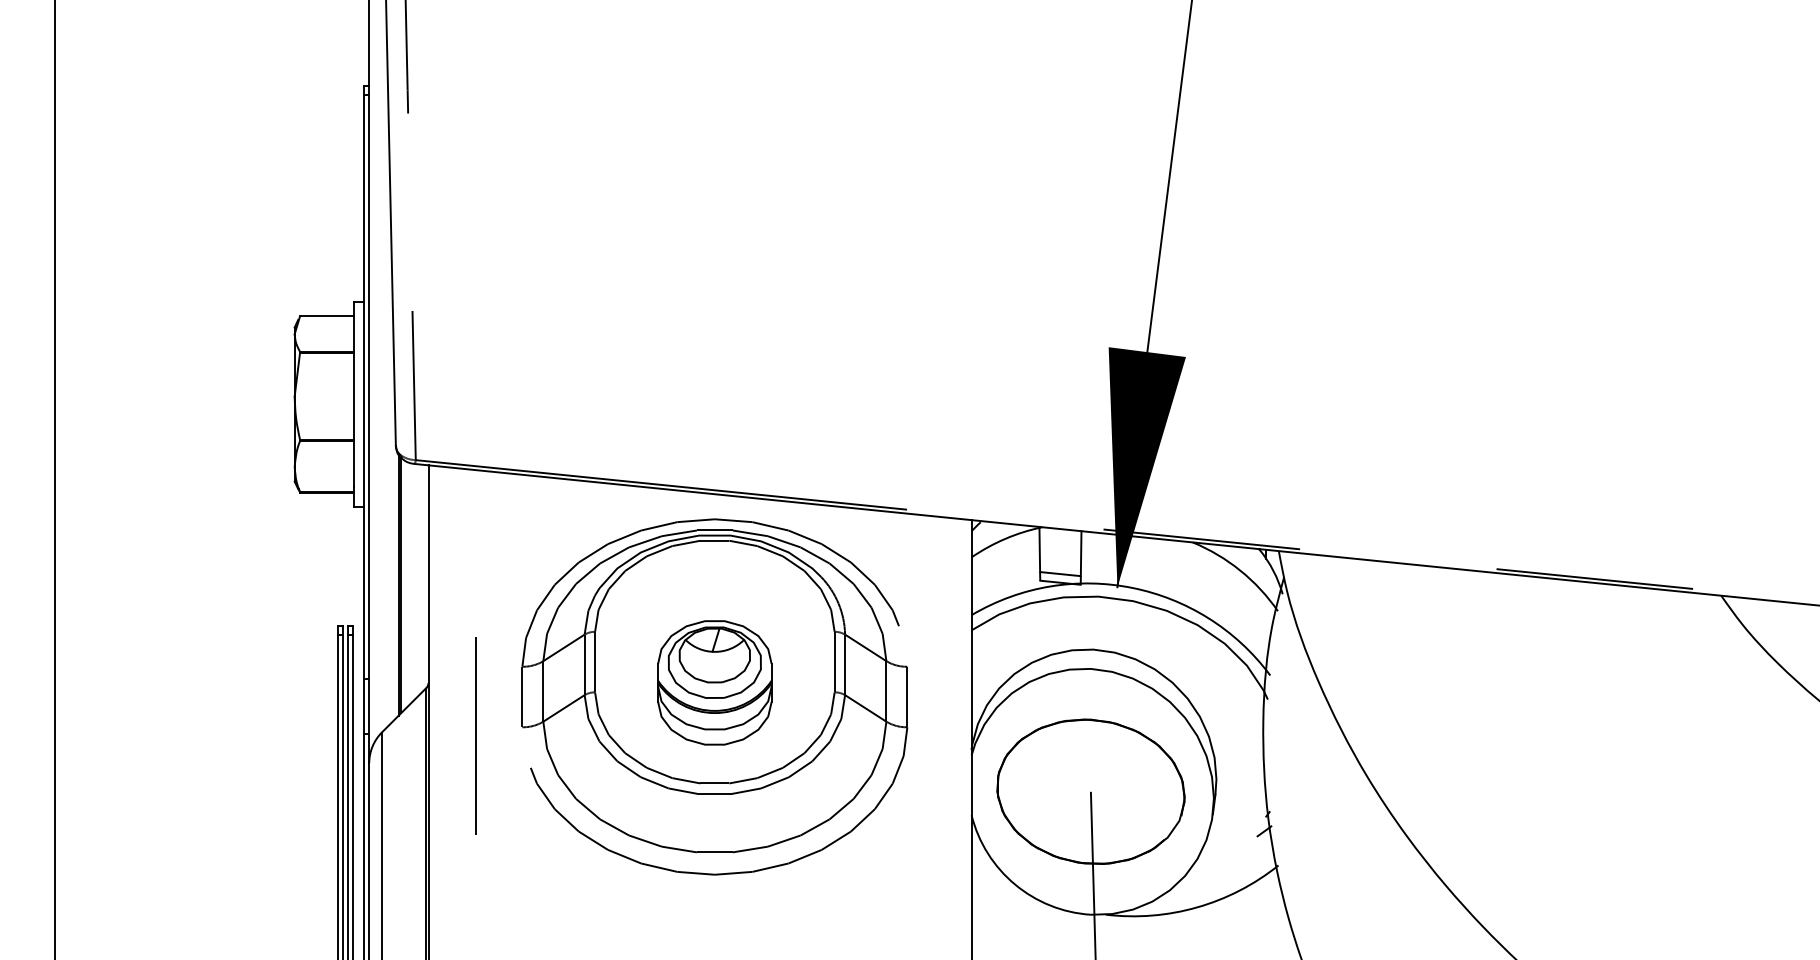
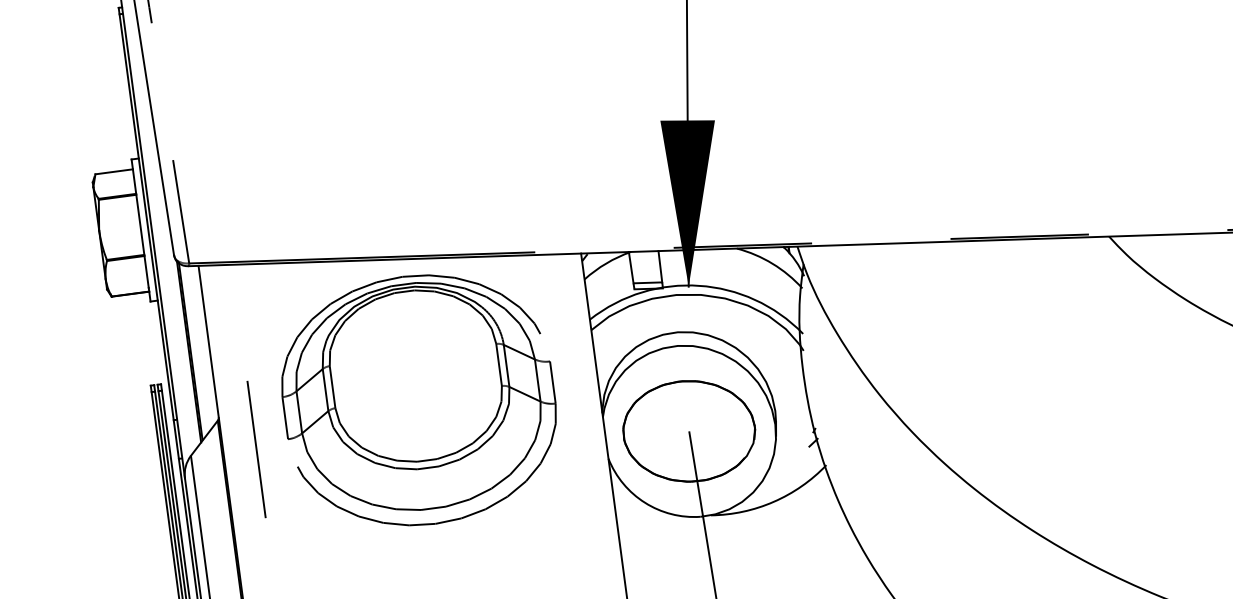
part: (714, 682) -> (417, 390), removed

